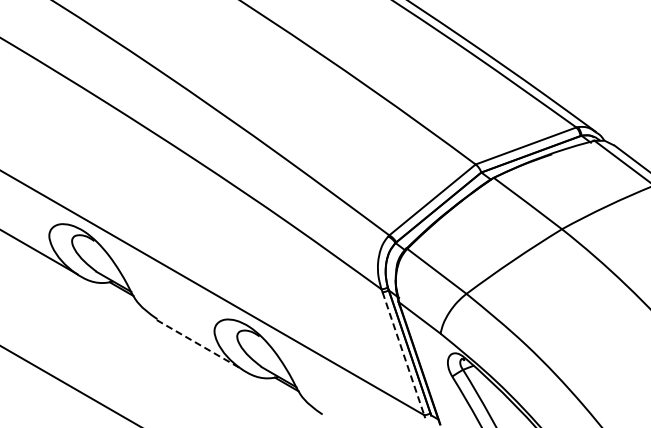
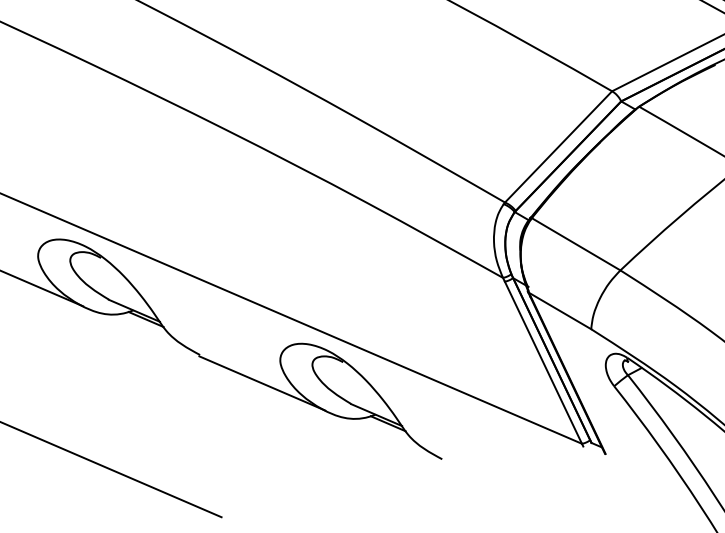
line: (199, 344) -> (261, 382), dashed -> solid
line: (403, 353) -> (543, 362), dashed -> solid

